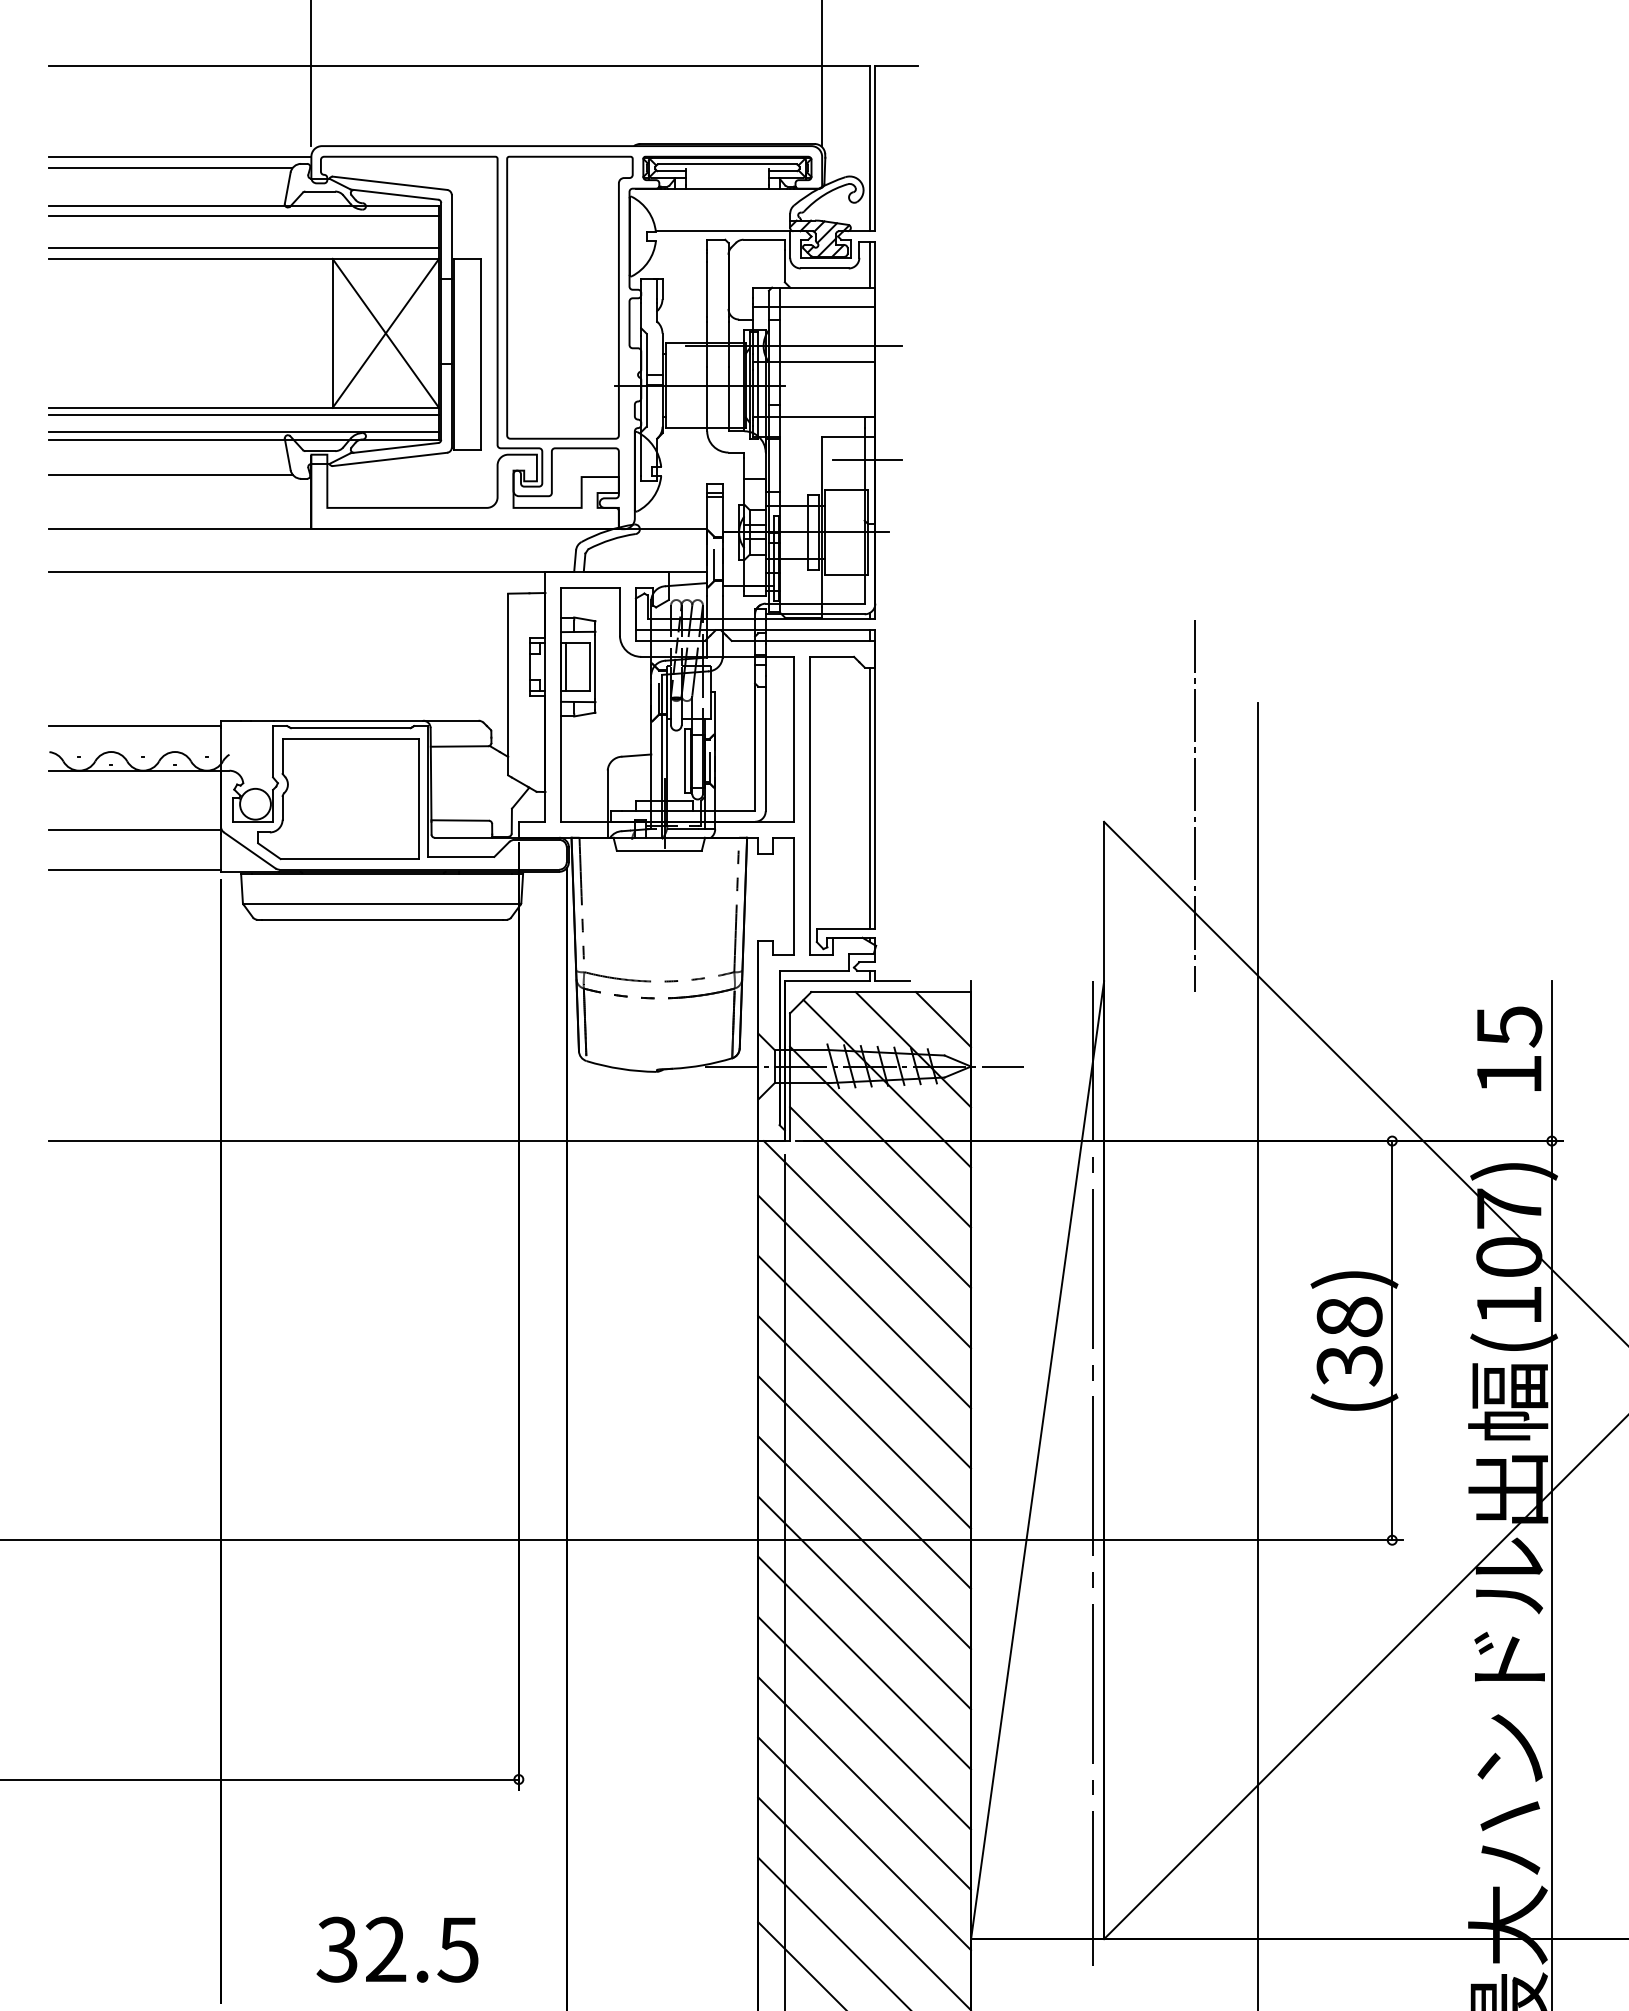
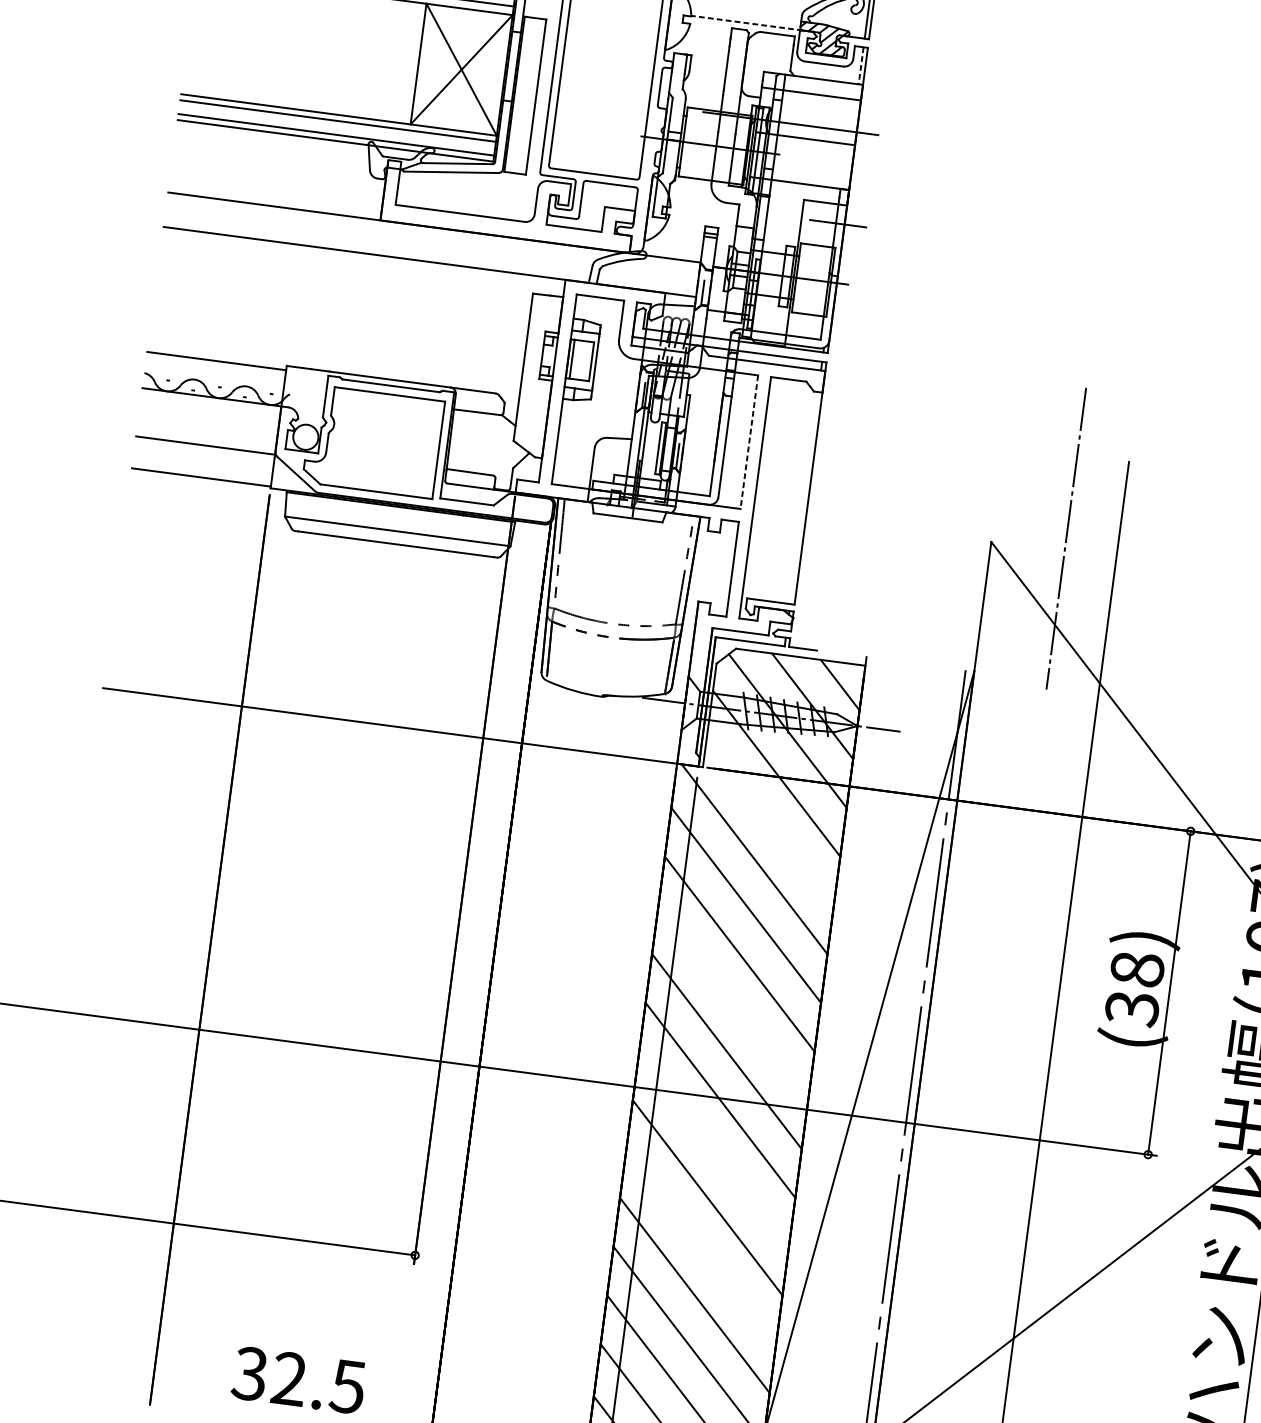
line: (724, 231) -> (746, 23), solid -> dashed
line: (870, 264) -> (861, 65), solid -> dashed
line: (170, 474) -> (272, 161), removed
line: (794, 739) -> (749, 442), solid -> dashed
line: (870, 798) -> (804, 498), removed
line: (880, 1197) -> (770, 822), removed
line: (864, 1421) -> (733, 1002), removed
line: (864, 1602) -> (714, 1148), removed
line: (864, 1722) -> (701, 1246), removed

